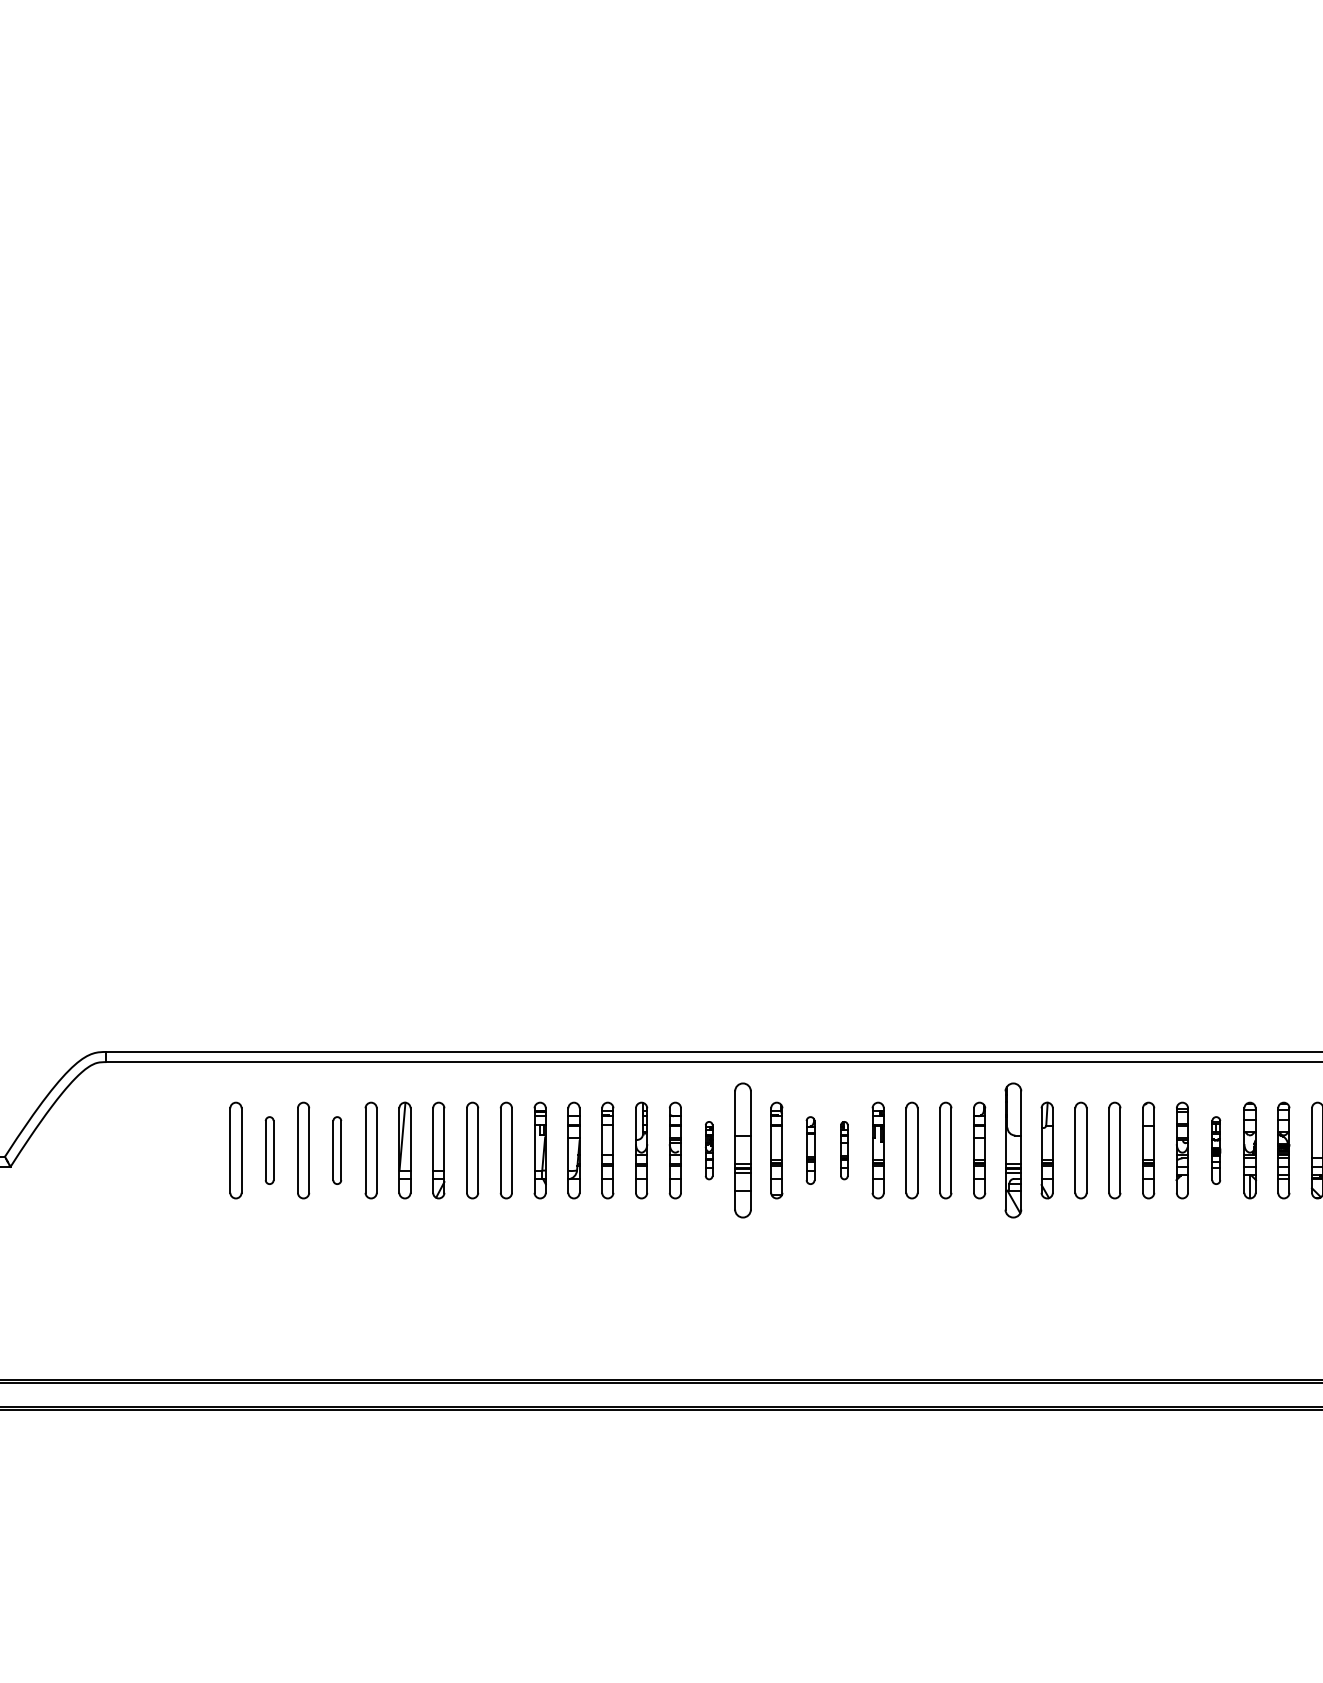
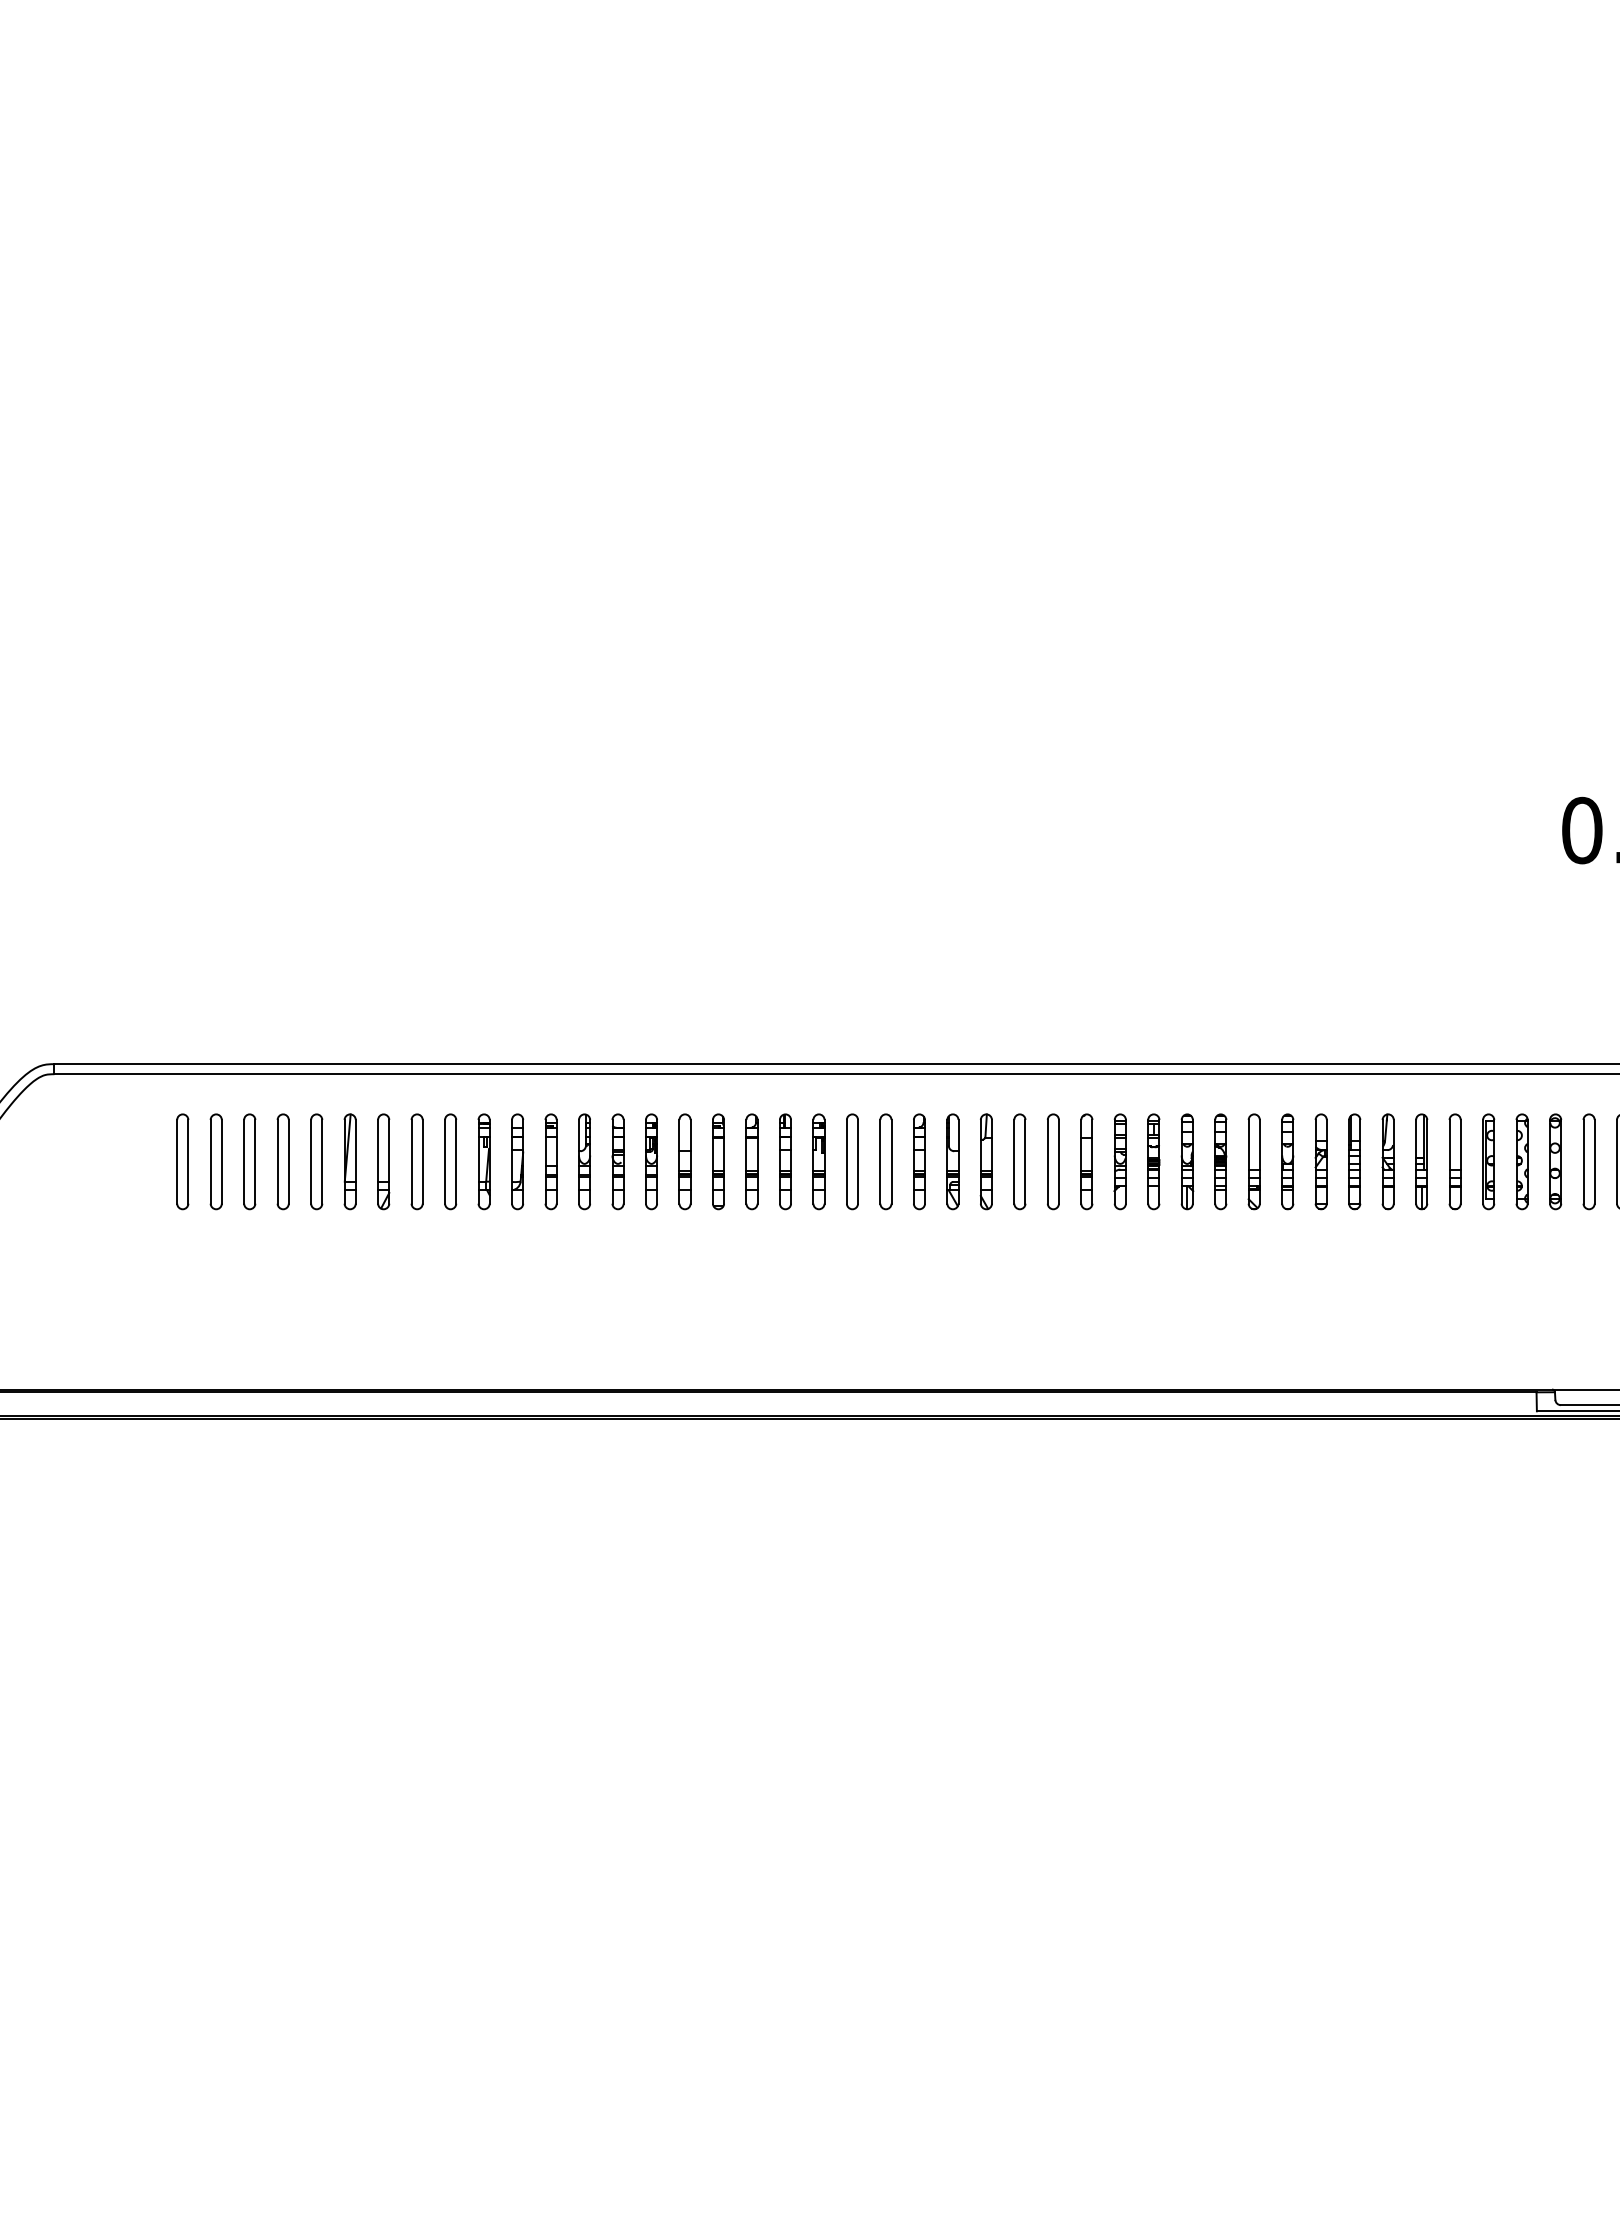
part: (269, 1150) -> (215, 1161), size x1.43
part: (336, 1150) -> (282, 1161), size x1.43
part: (709, 1150) -> (651, 1161), size x1.67
part: (742, 1150) -> (684, 1161), size x0.71
part: (810, 1150) -> (751, 1161), size x1.43
part: (844, 1150) -> (785, 1161), size x1.67
part: (1013, 1150) -> (952, 1161), size x0.71
part: (1215, 1150) -> (1153, 1161), size x1.43

